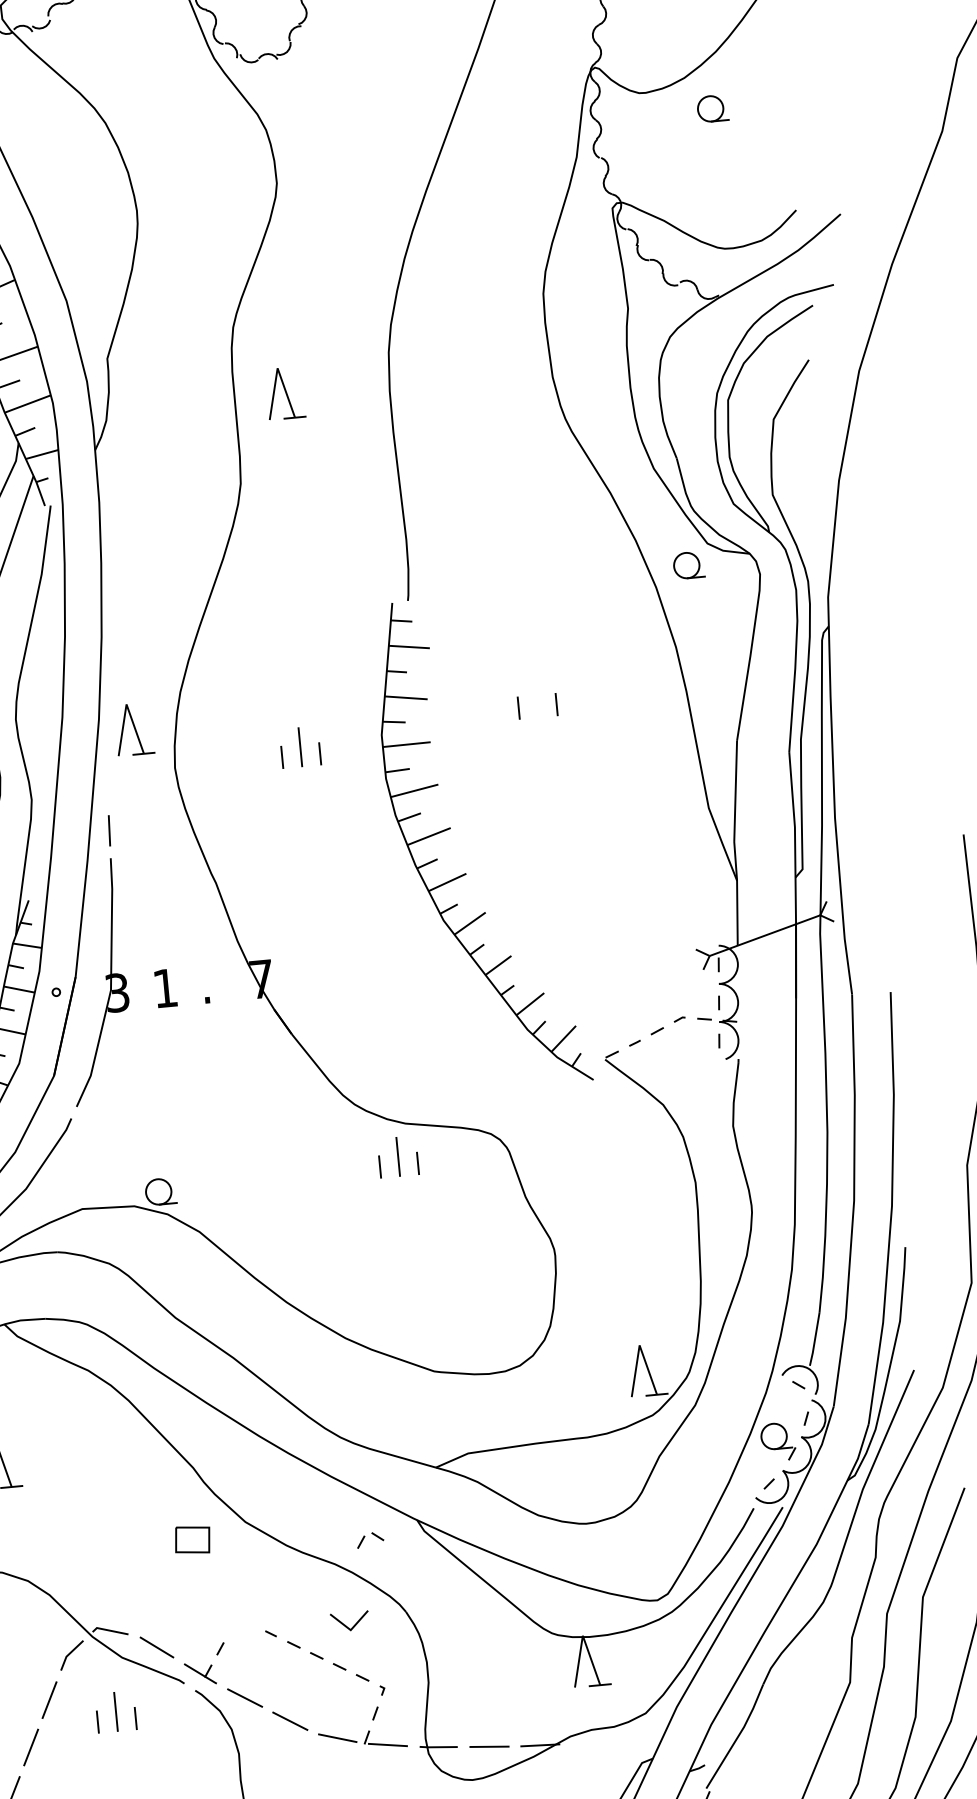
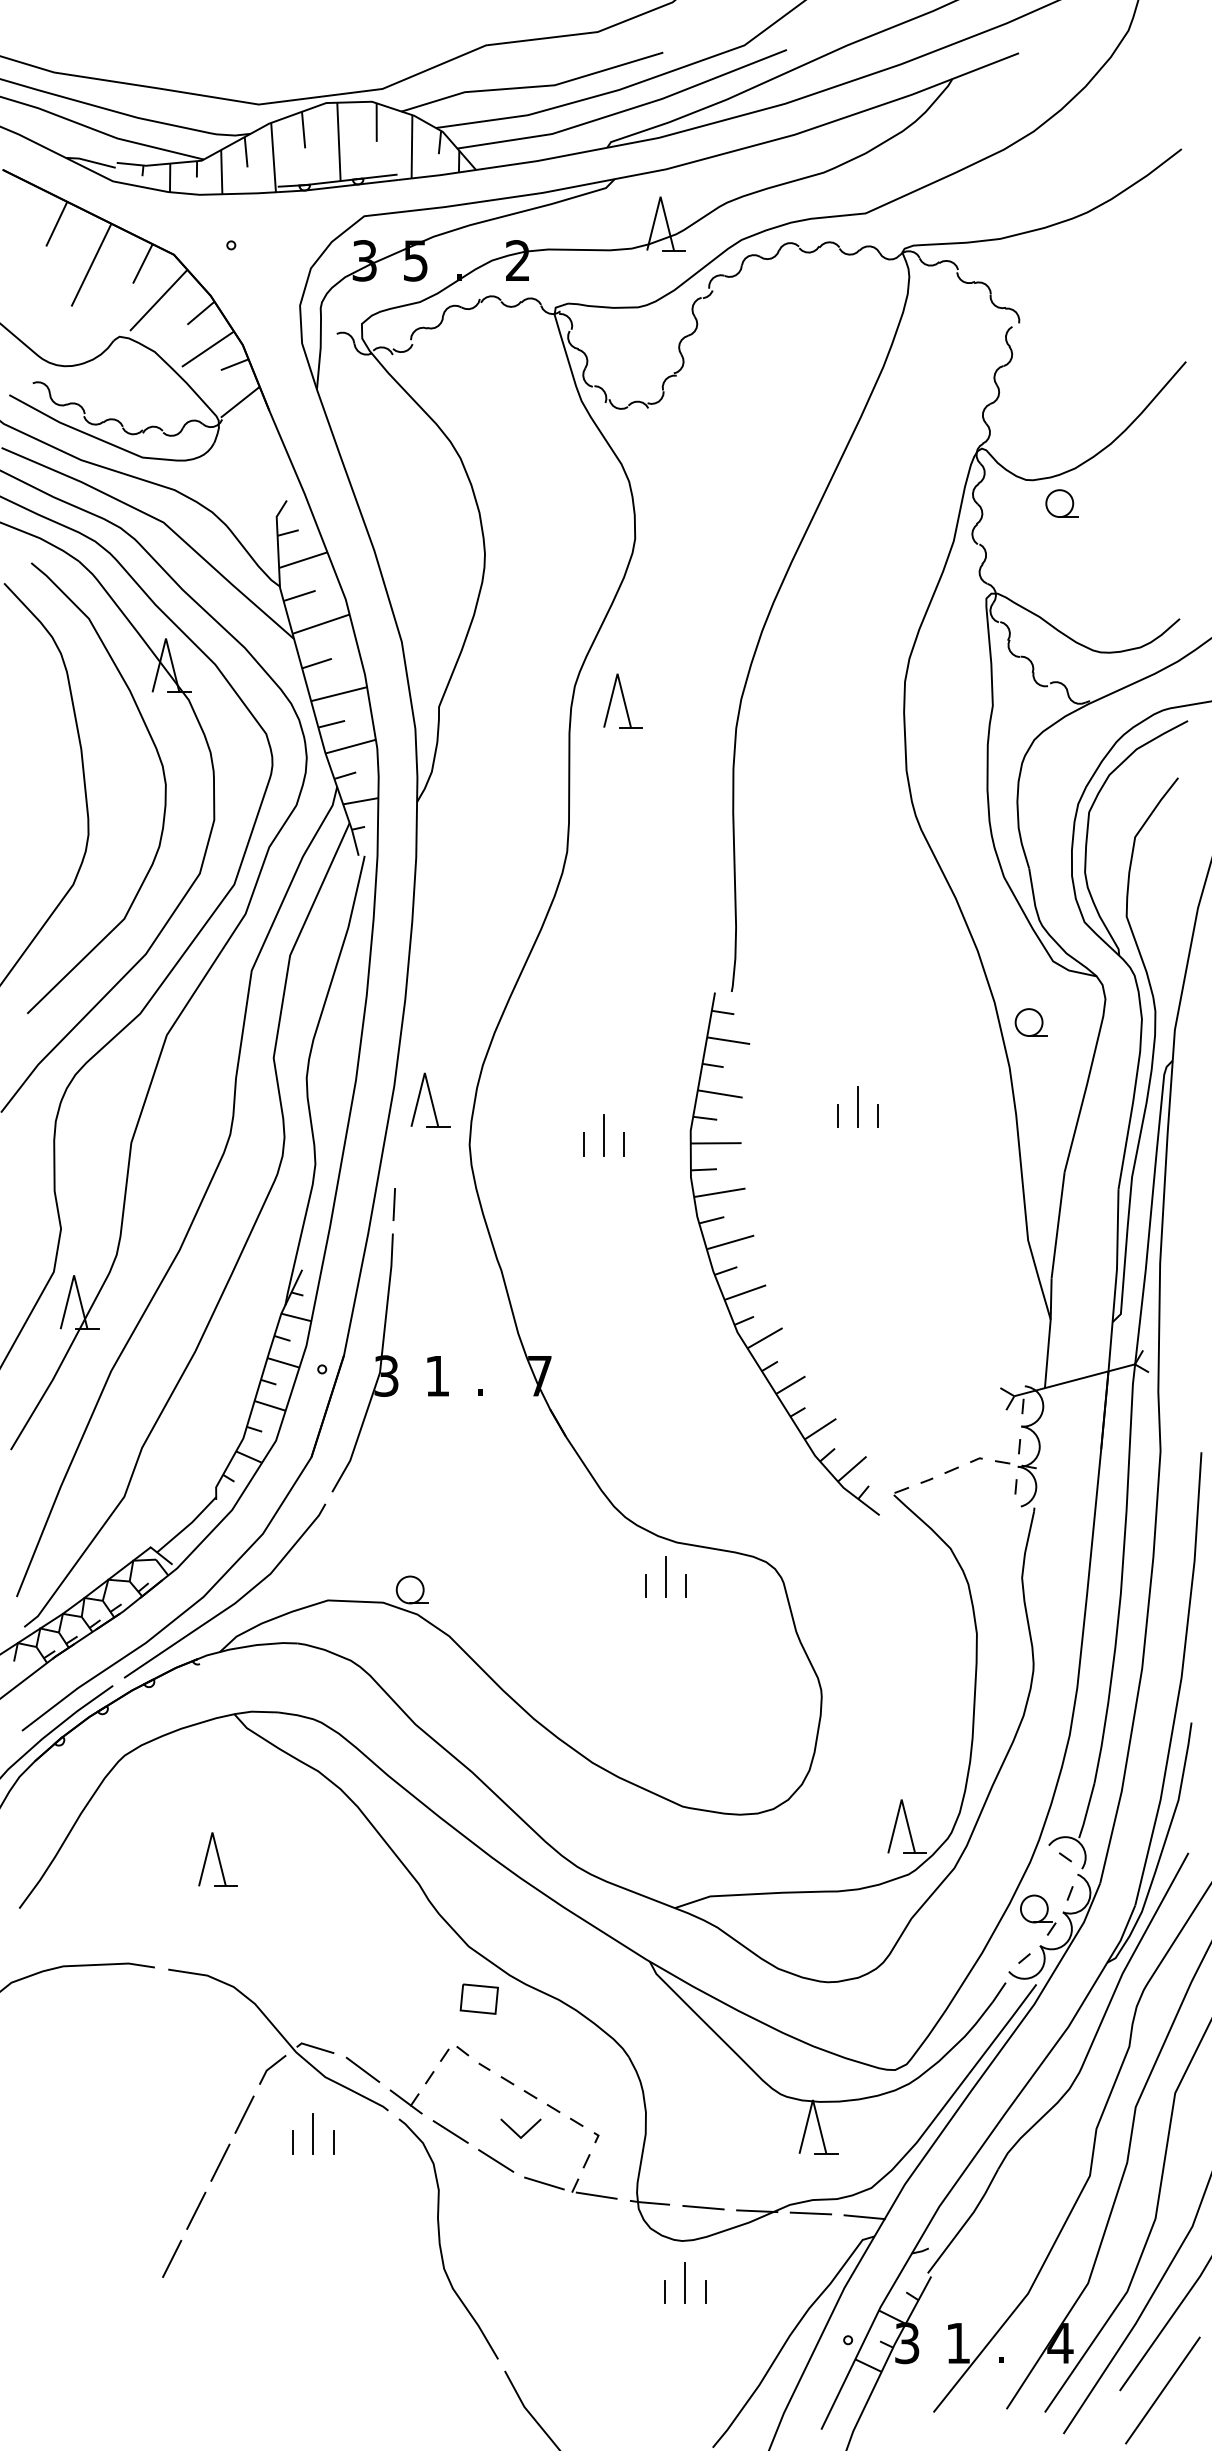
part: (712, 108) -> (1061, 503), moved
part: (284, 392) -> (622, 700), moved
part: (688, 565) -> (1030, 1022), moved
line: (536, 698) -> (857, 1107), added
part: (191, 1539) -> (478, 1998), moved
part: (370, 1539) -> (454, 2053), moved
line: (346, 1625) -> (516, 2132), moved
line: (641, 1741) -> (864, 2217), added
line: (590, 1742) -> (810, 2213), added

